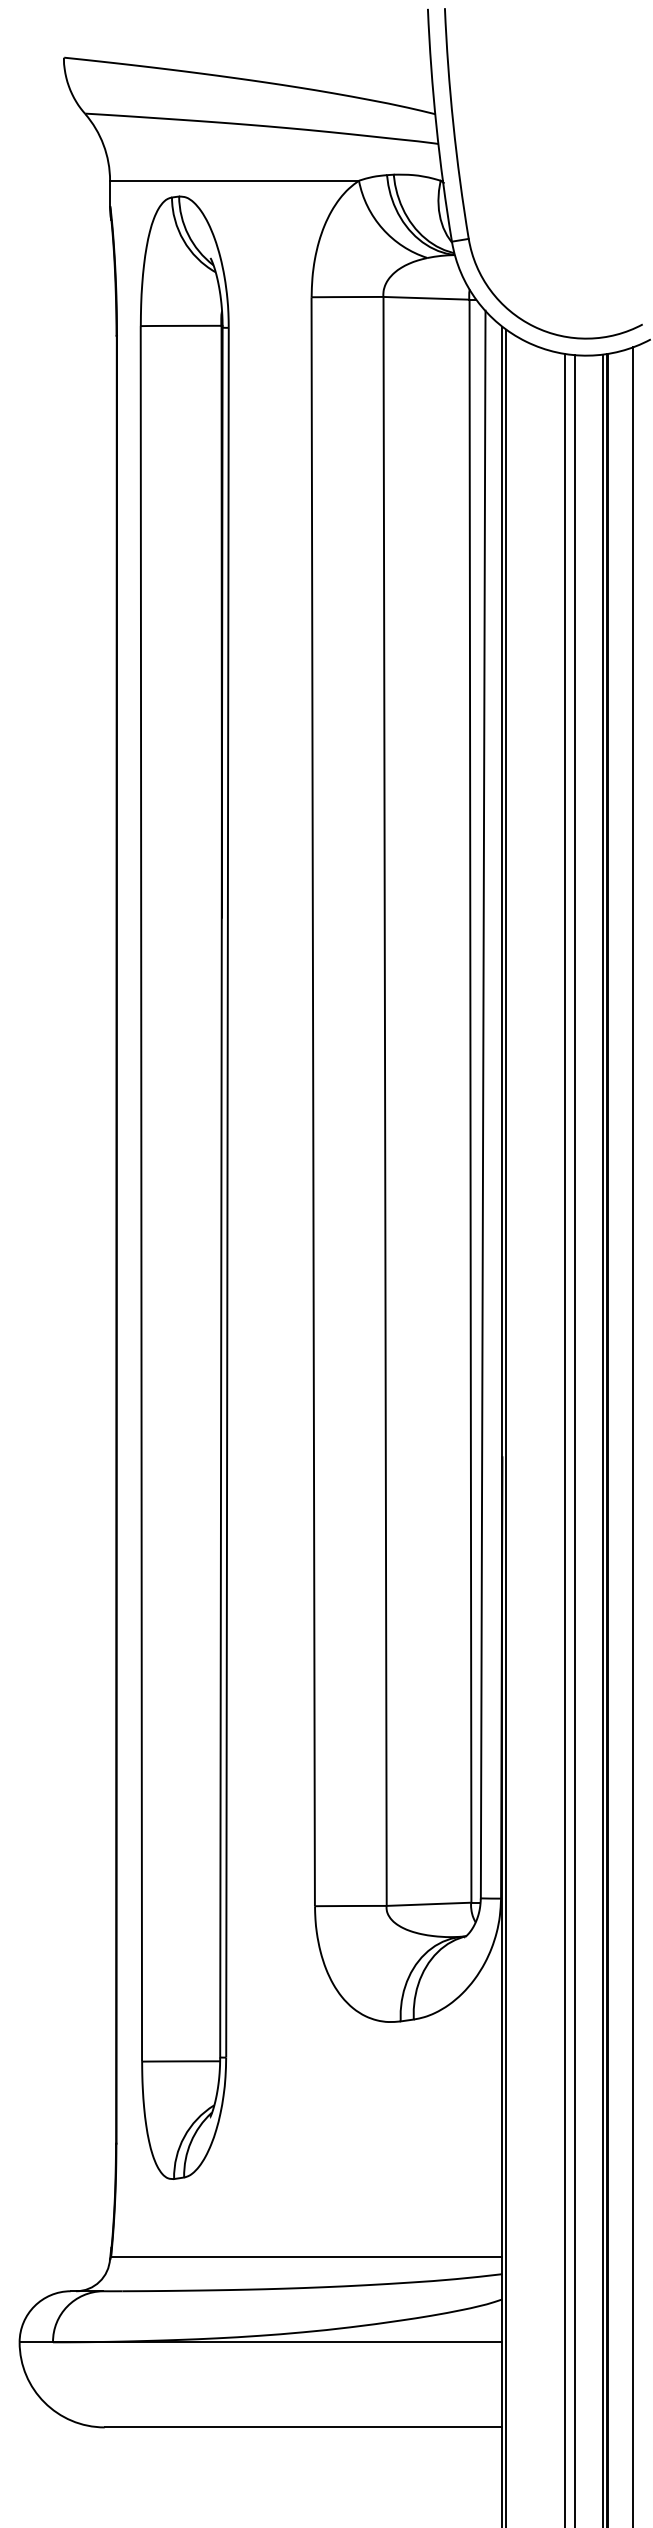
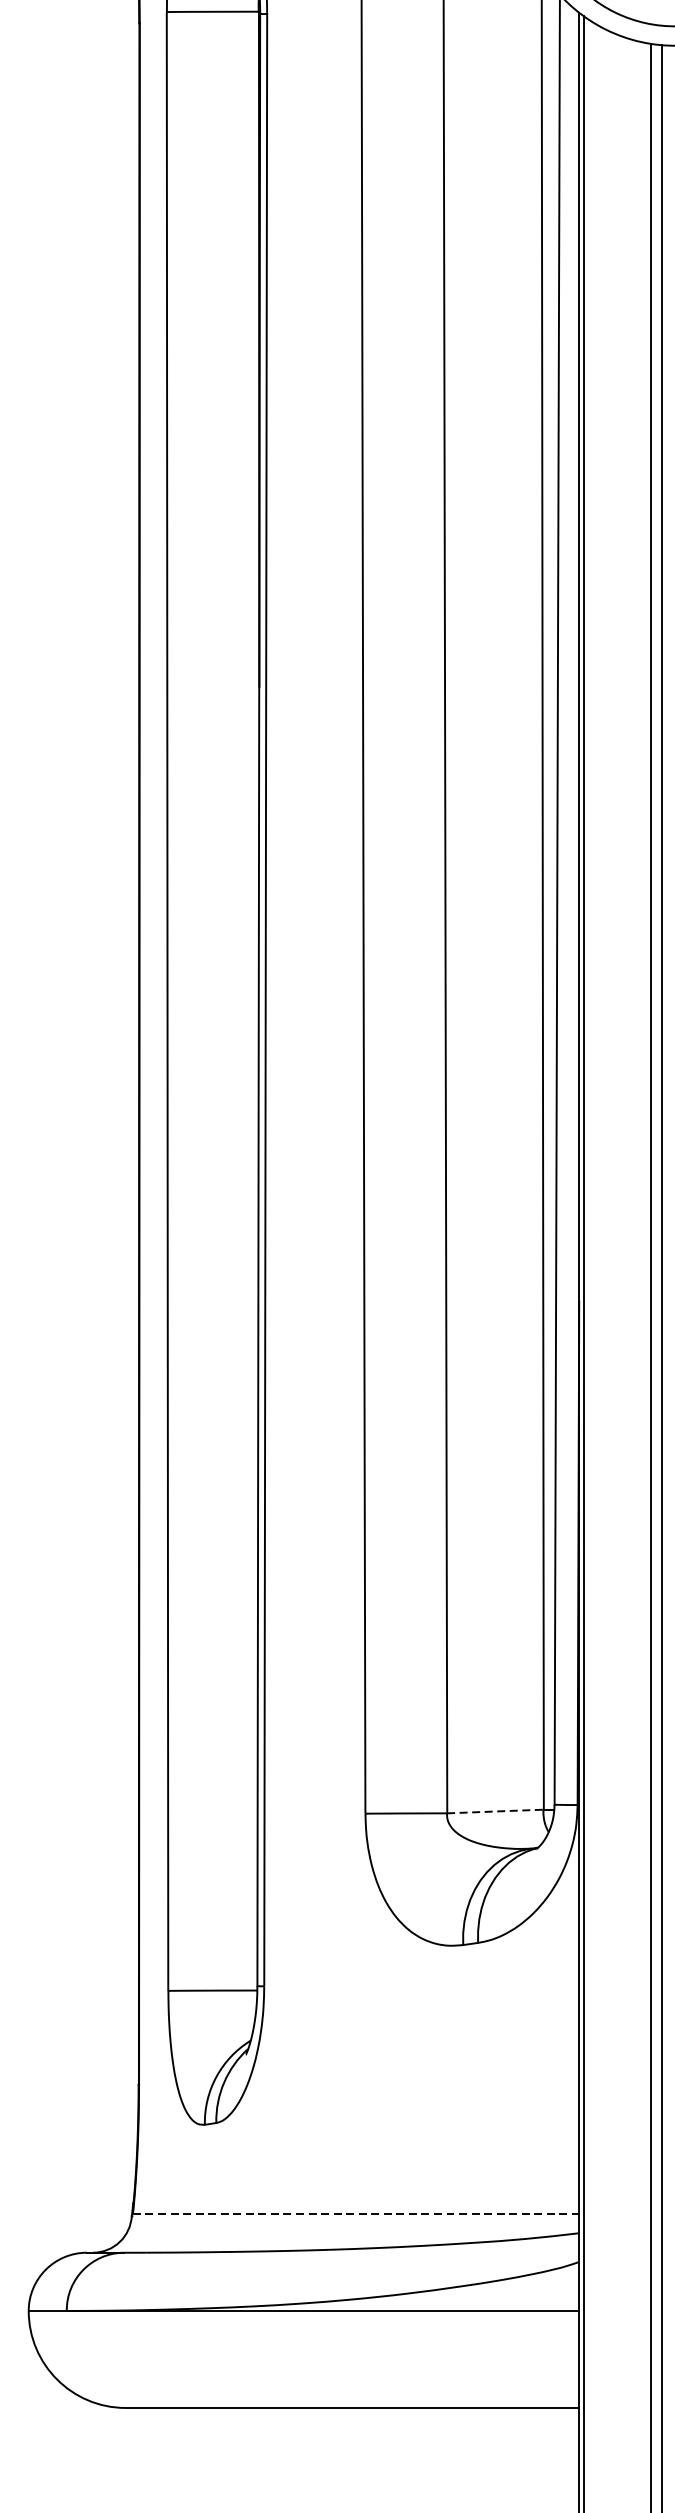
line: (429, 1904) -> (496, 1811), solid -> dashed
line: (306, 2257) -> (355, 2214), solid -> dashed

